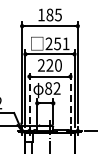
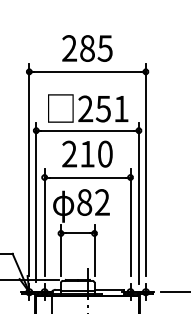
text: (41, 14) -> (69, 47), 185 -> 285
text: (49, 65) -> (86, 154), 220 -> 210
line: (29, 97) -> (44, 221), dashed -> solid
line: (70, 97) -> (130, 221), dashed -> solid

